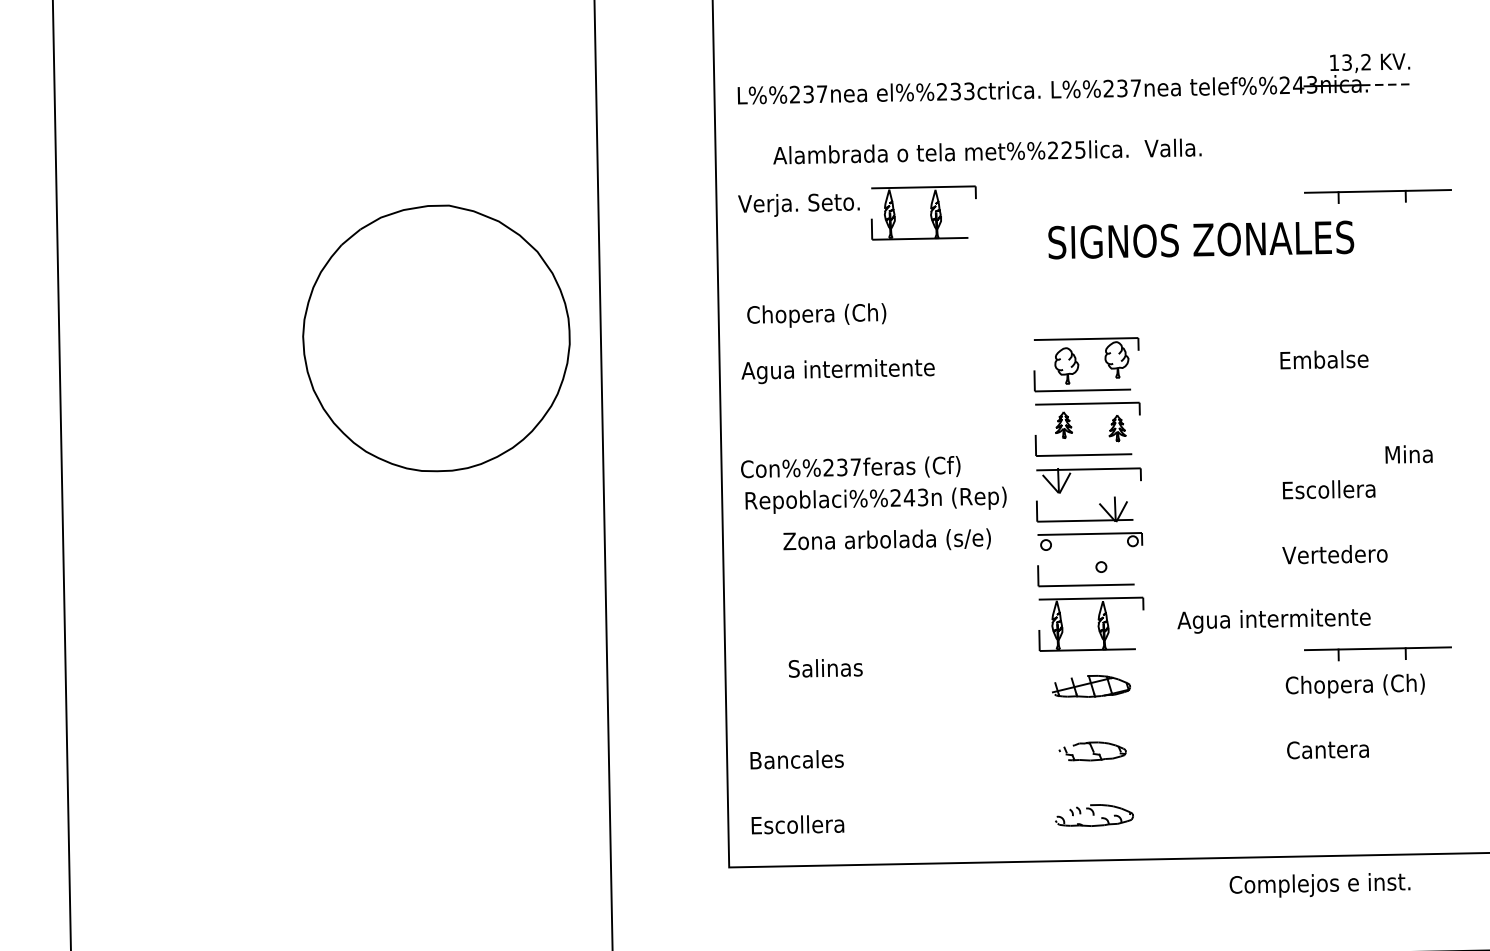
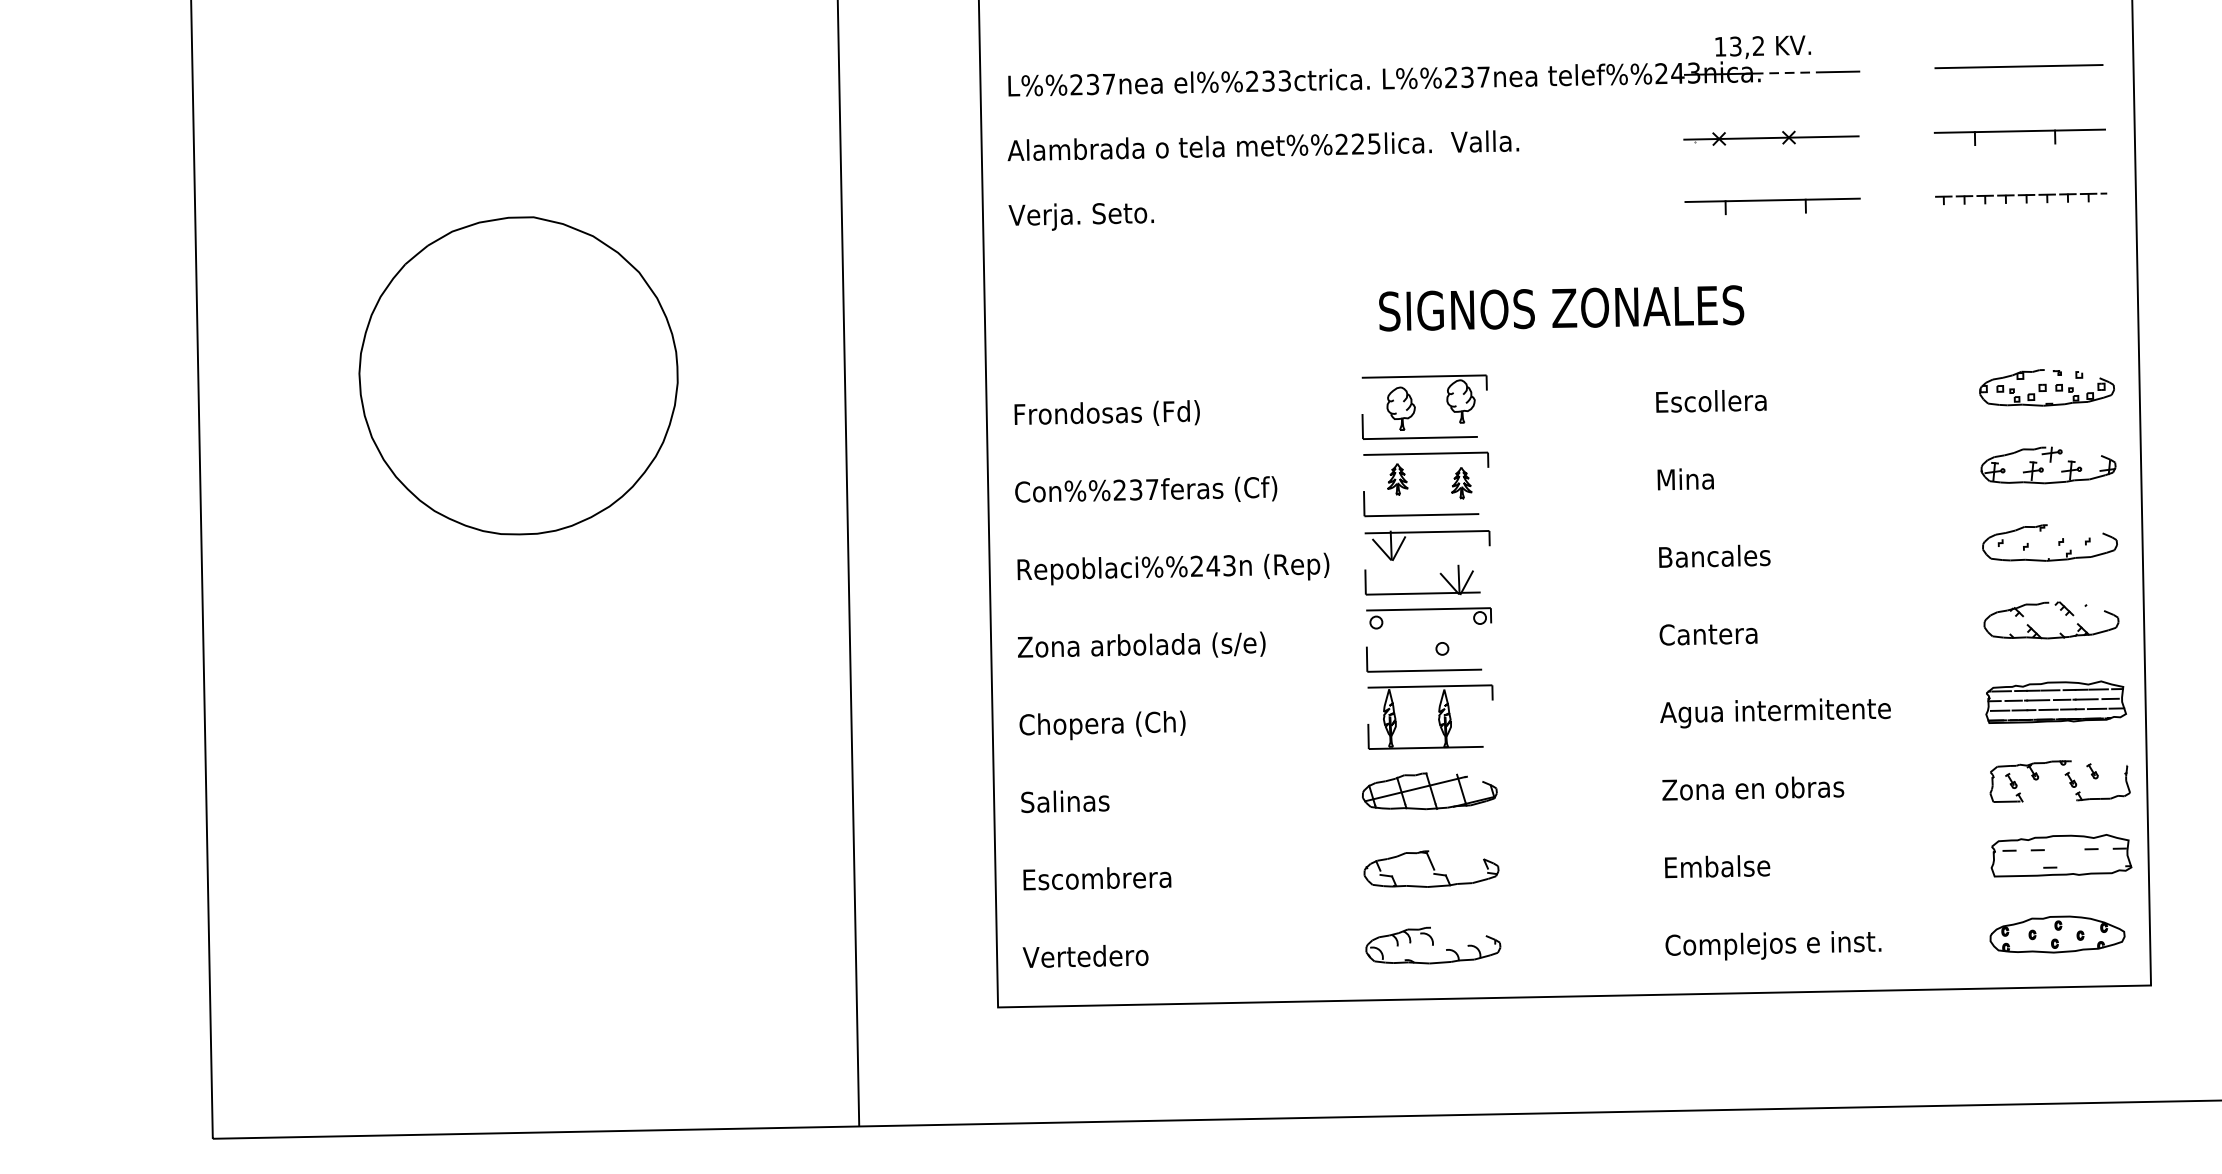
line: (1432, 83) -> (1837, 71), added
part: (1377, 138) -> (1771, 137), added
text: (987, 151) -> (1263, 145), moved
part: (930, 212) -> (1238, 225), removed
text: (1201, 240) -> (1561, 308), moved
text: (816, 315) -> (1102, 725), moved
part: (436, 338) -> (518, 375), moved
text: (1332, 359) -> (1718, 400), Embalse -> Escollera
text: (837, 371) -> (1127, 415), Agua intermitente -> Frondosas (Fd)
text: (1408, 454) -> (1685, 479), moved
text: (851, 467) -> (1146, 489), moved
text: (1332, 488) -> (1718, 555), Escollera -> Bancales
text: (887, 539) -> (1141, 644), moved
text: (1335, 554) -> (1721, 633), Vertedero -> Cantera
text: (1274, 621) -> (1775, 713), moved
part: (1377, 653) -> (1772, 752), removed
text: (825, 668) -> (1065, 801), moved
text: (1361, 685) -> (1753, 790), Chopera (Ch) -> Zona en obras
part: (1090, 686) -> (1429, 791), size x1.43
text: (1331, 749) -> (1717, 866), Cantera -> Embalse
part: (1092, 751) -> (1431, 868), size x1.67
text: (815, 759) -> (1101, 878), Bancales -> Escombrera
part: (1093, 815) -> (1433, 945), size x1.43
text: (802, 823) -> (1085, 955), Escollera -> Vertedero
text: (1320, 885) -> (1773, 945), moved

